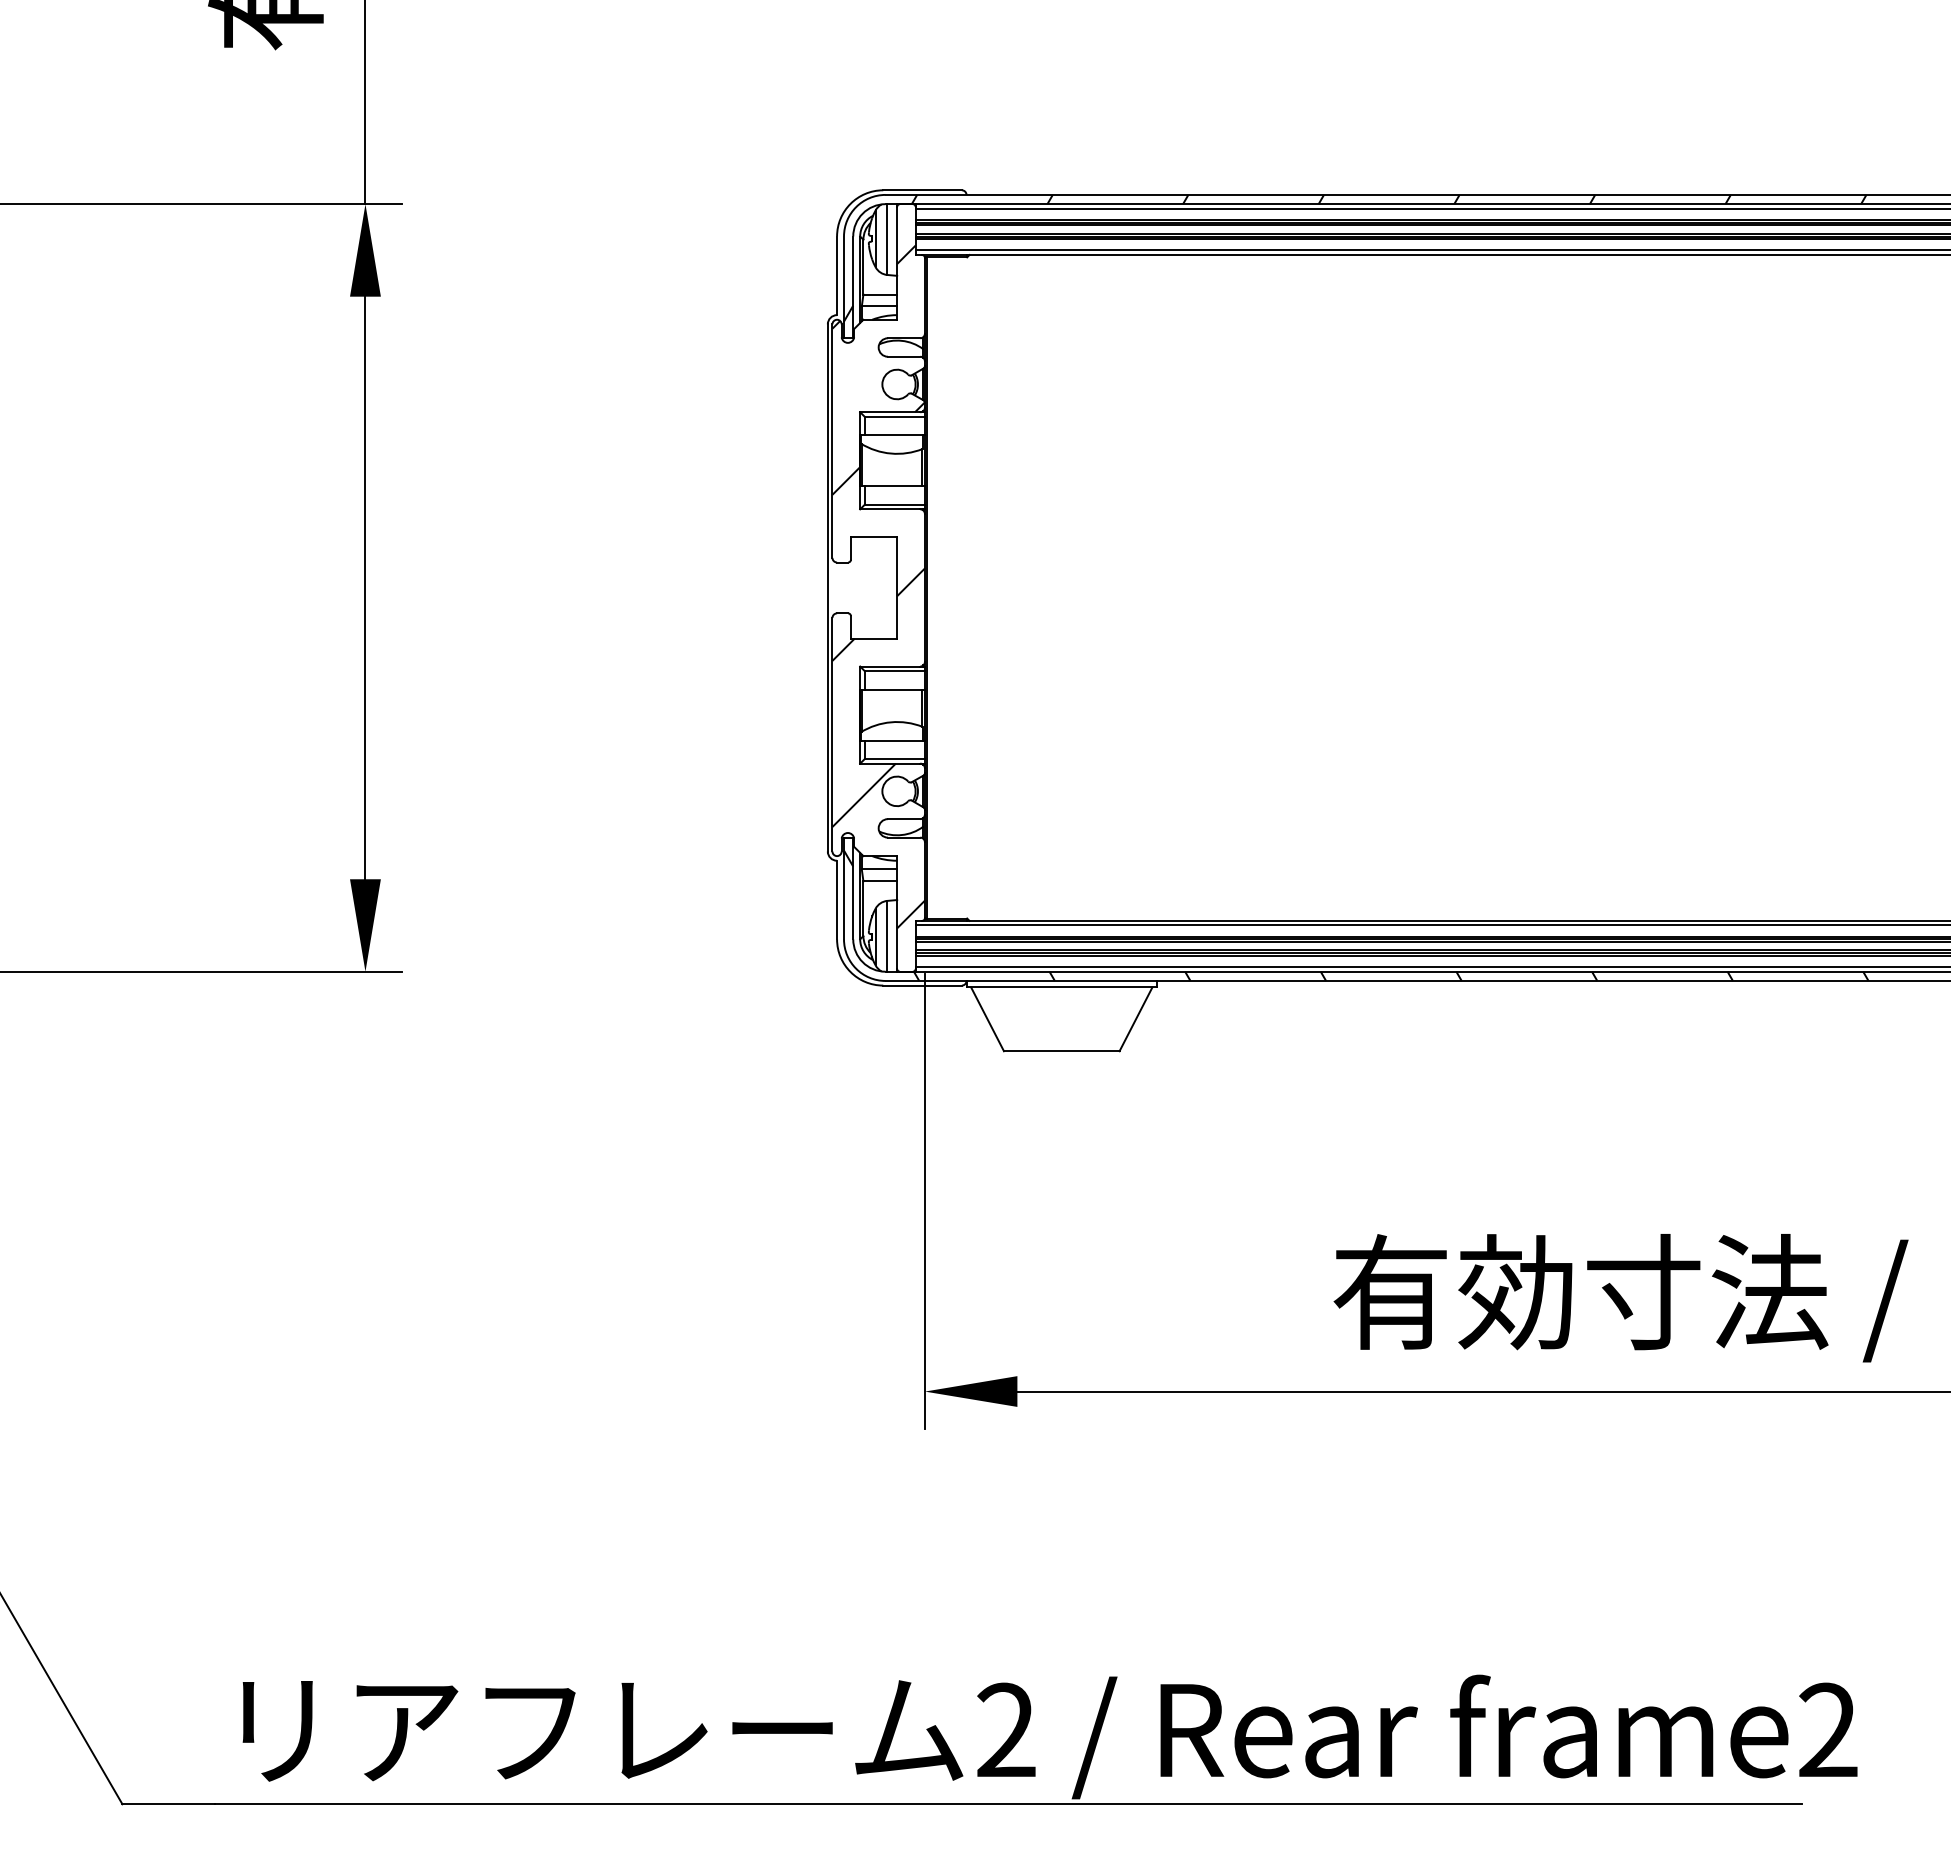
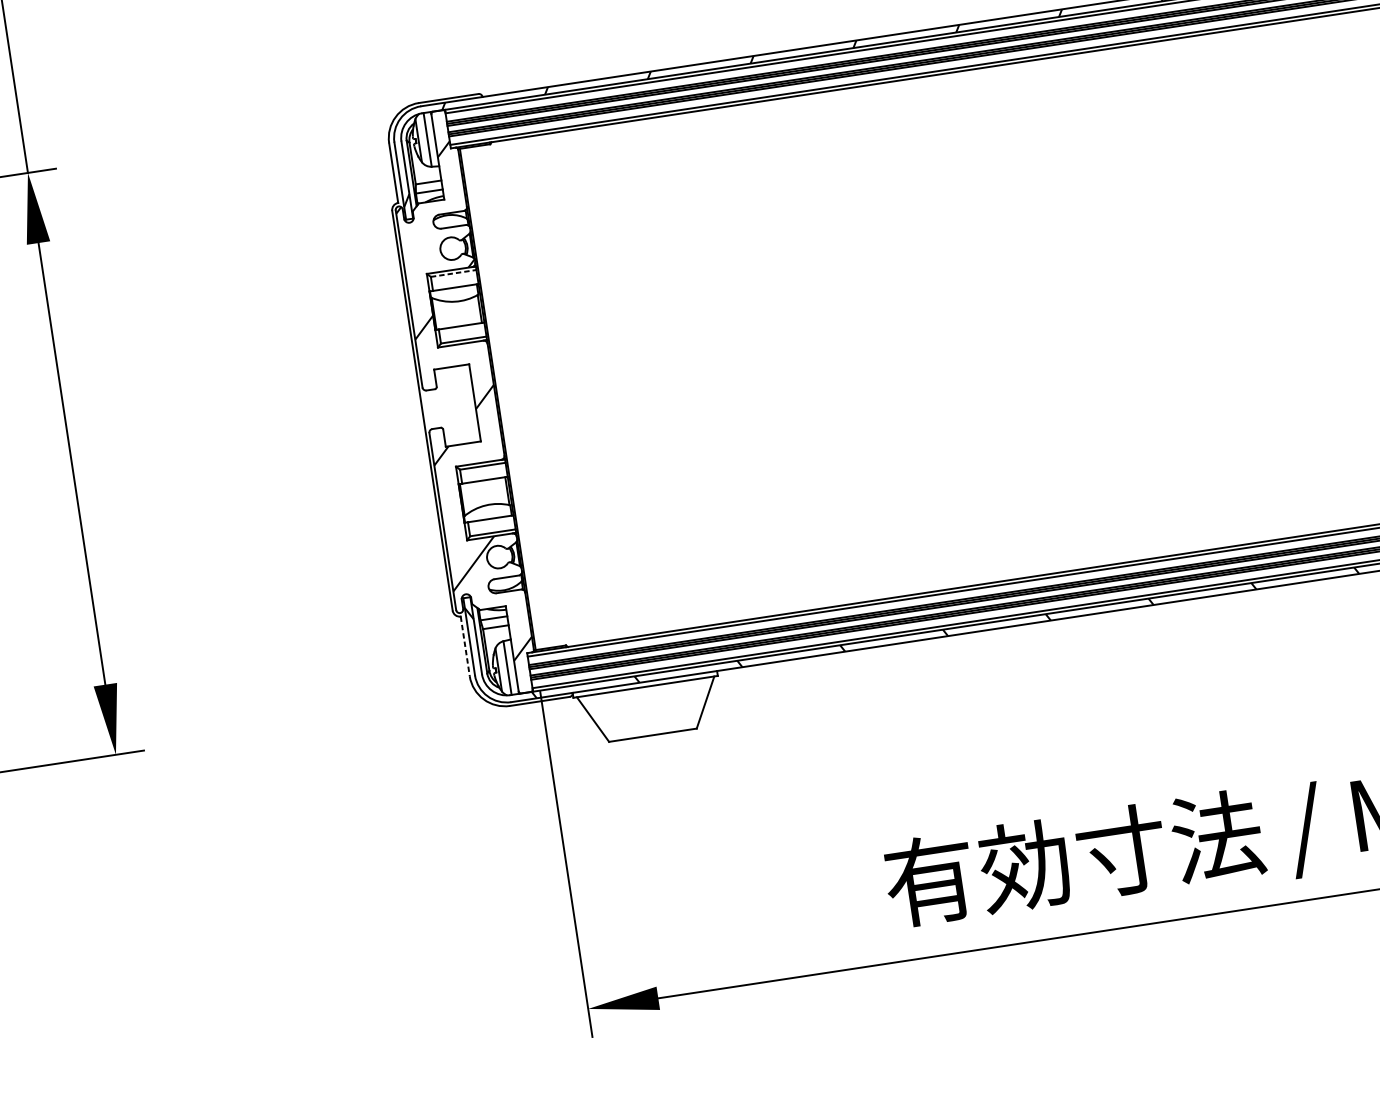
line: (895, 416) -> (454, 273), solid -> dashed
line: (837, 900) -> (465, 646), solid -> dashed

